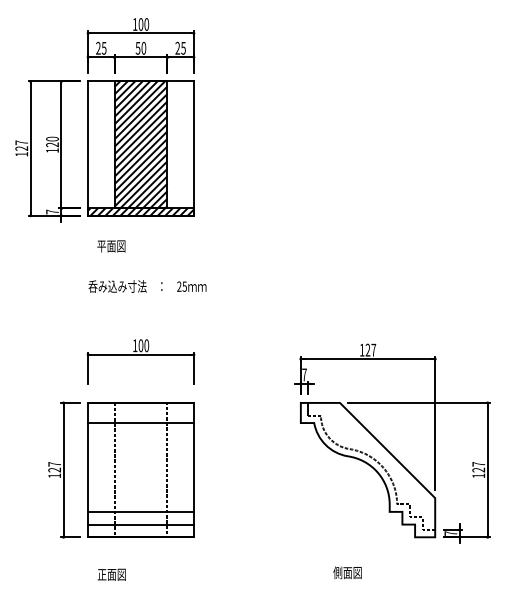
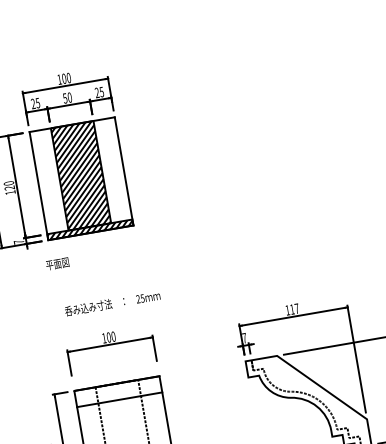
text: (111, 246) -> (57, 264), moved
text: (147, 286) -> (112, 303), moved
text: (367, 349) -> (291, 309), 127 -> 117

